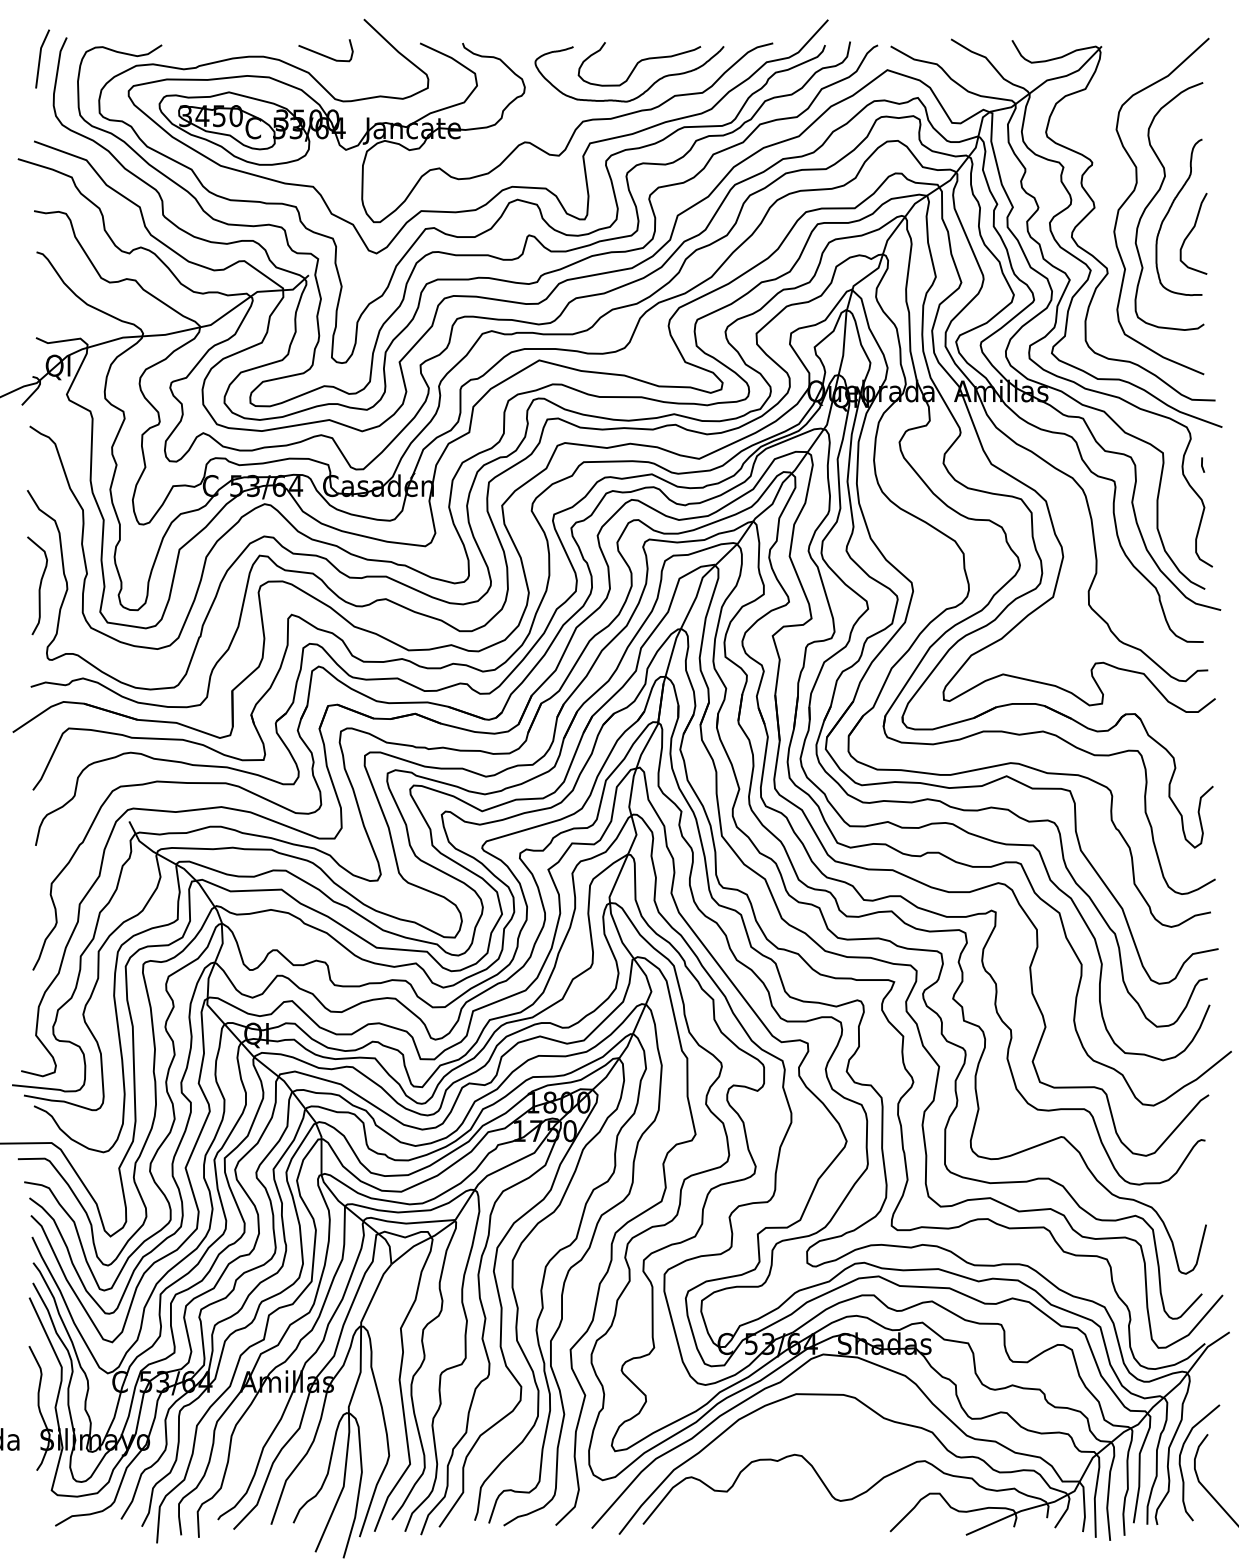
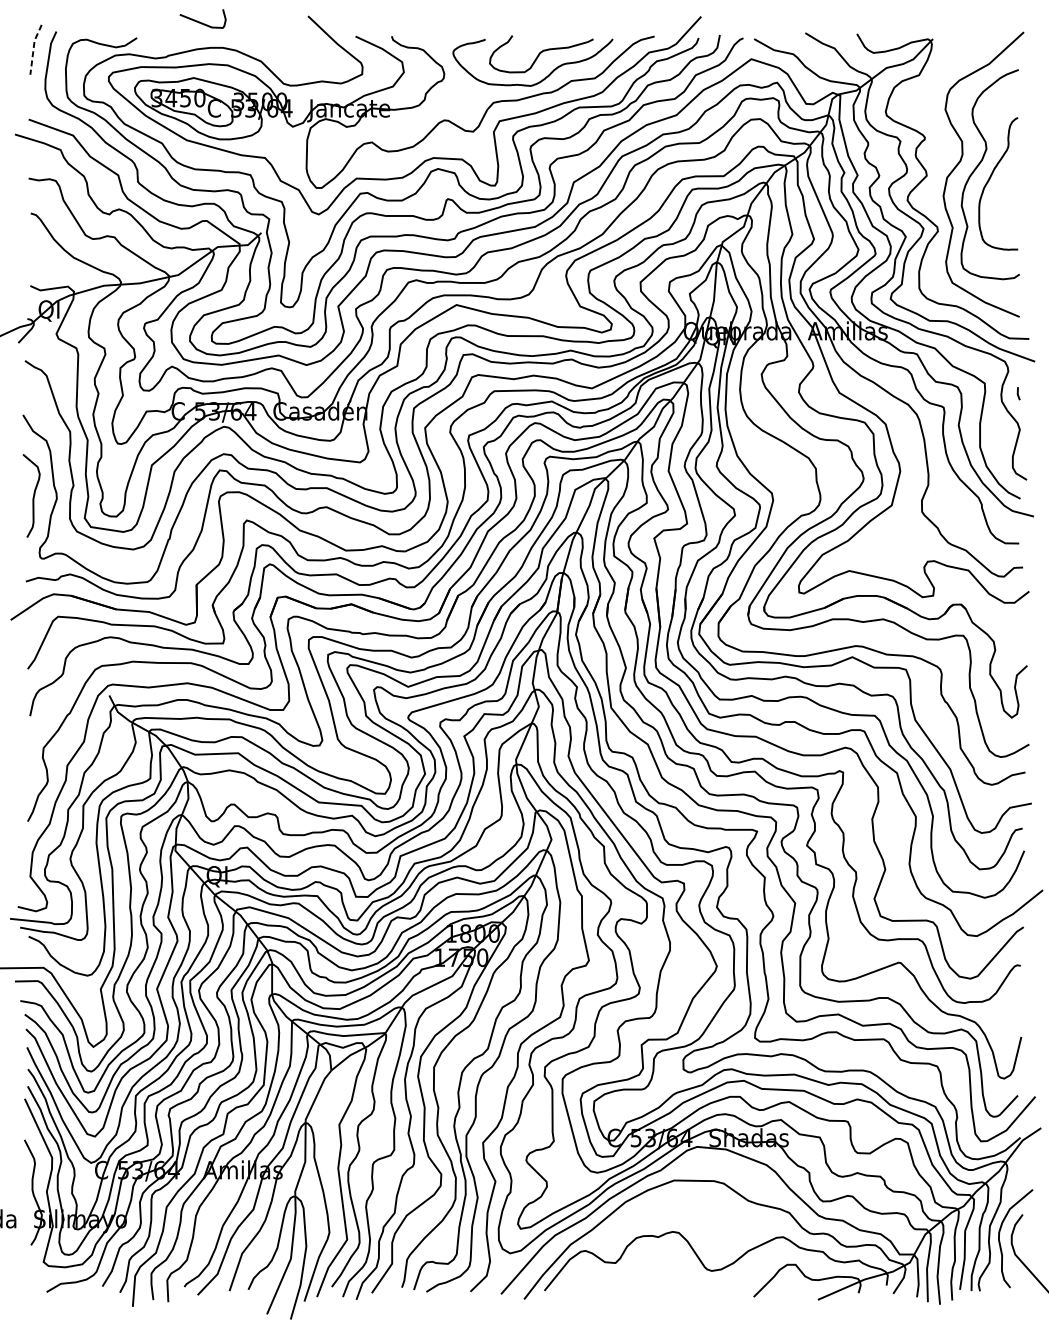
curve: (324, 54) -> (201, 22), moved
line: (39, 57) -> (33, 48), solid -> dashed
curve: (1191, 232) -> (1008, 196), removed

